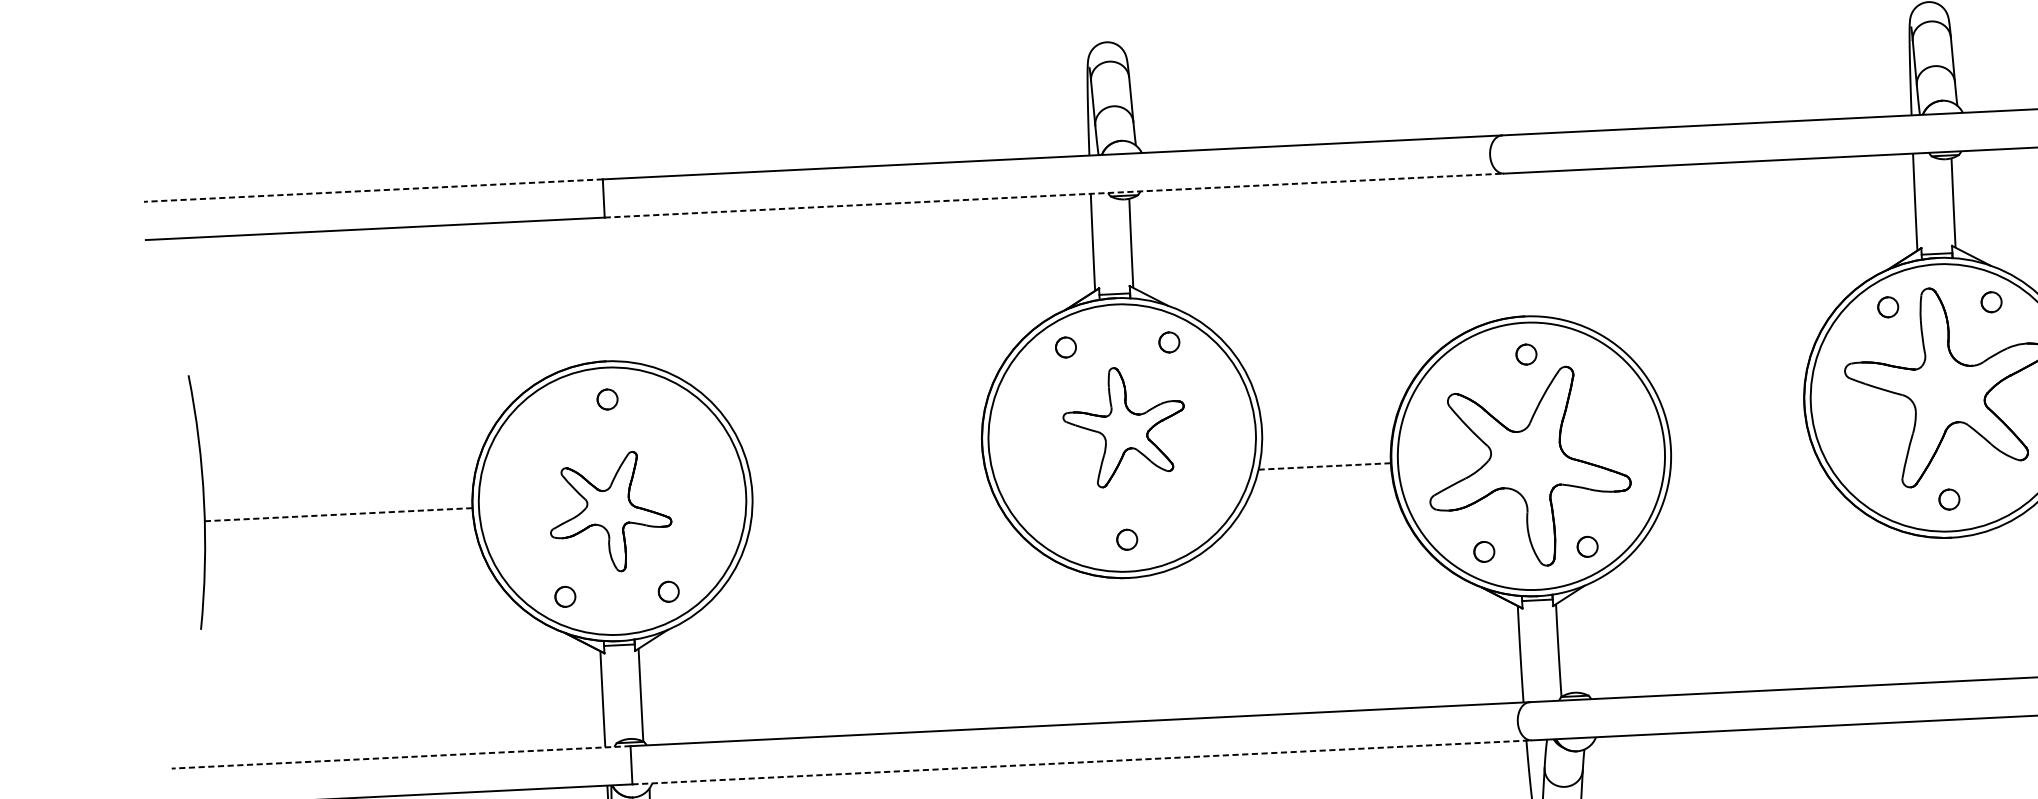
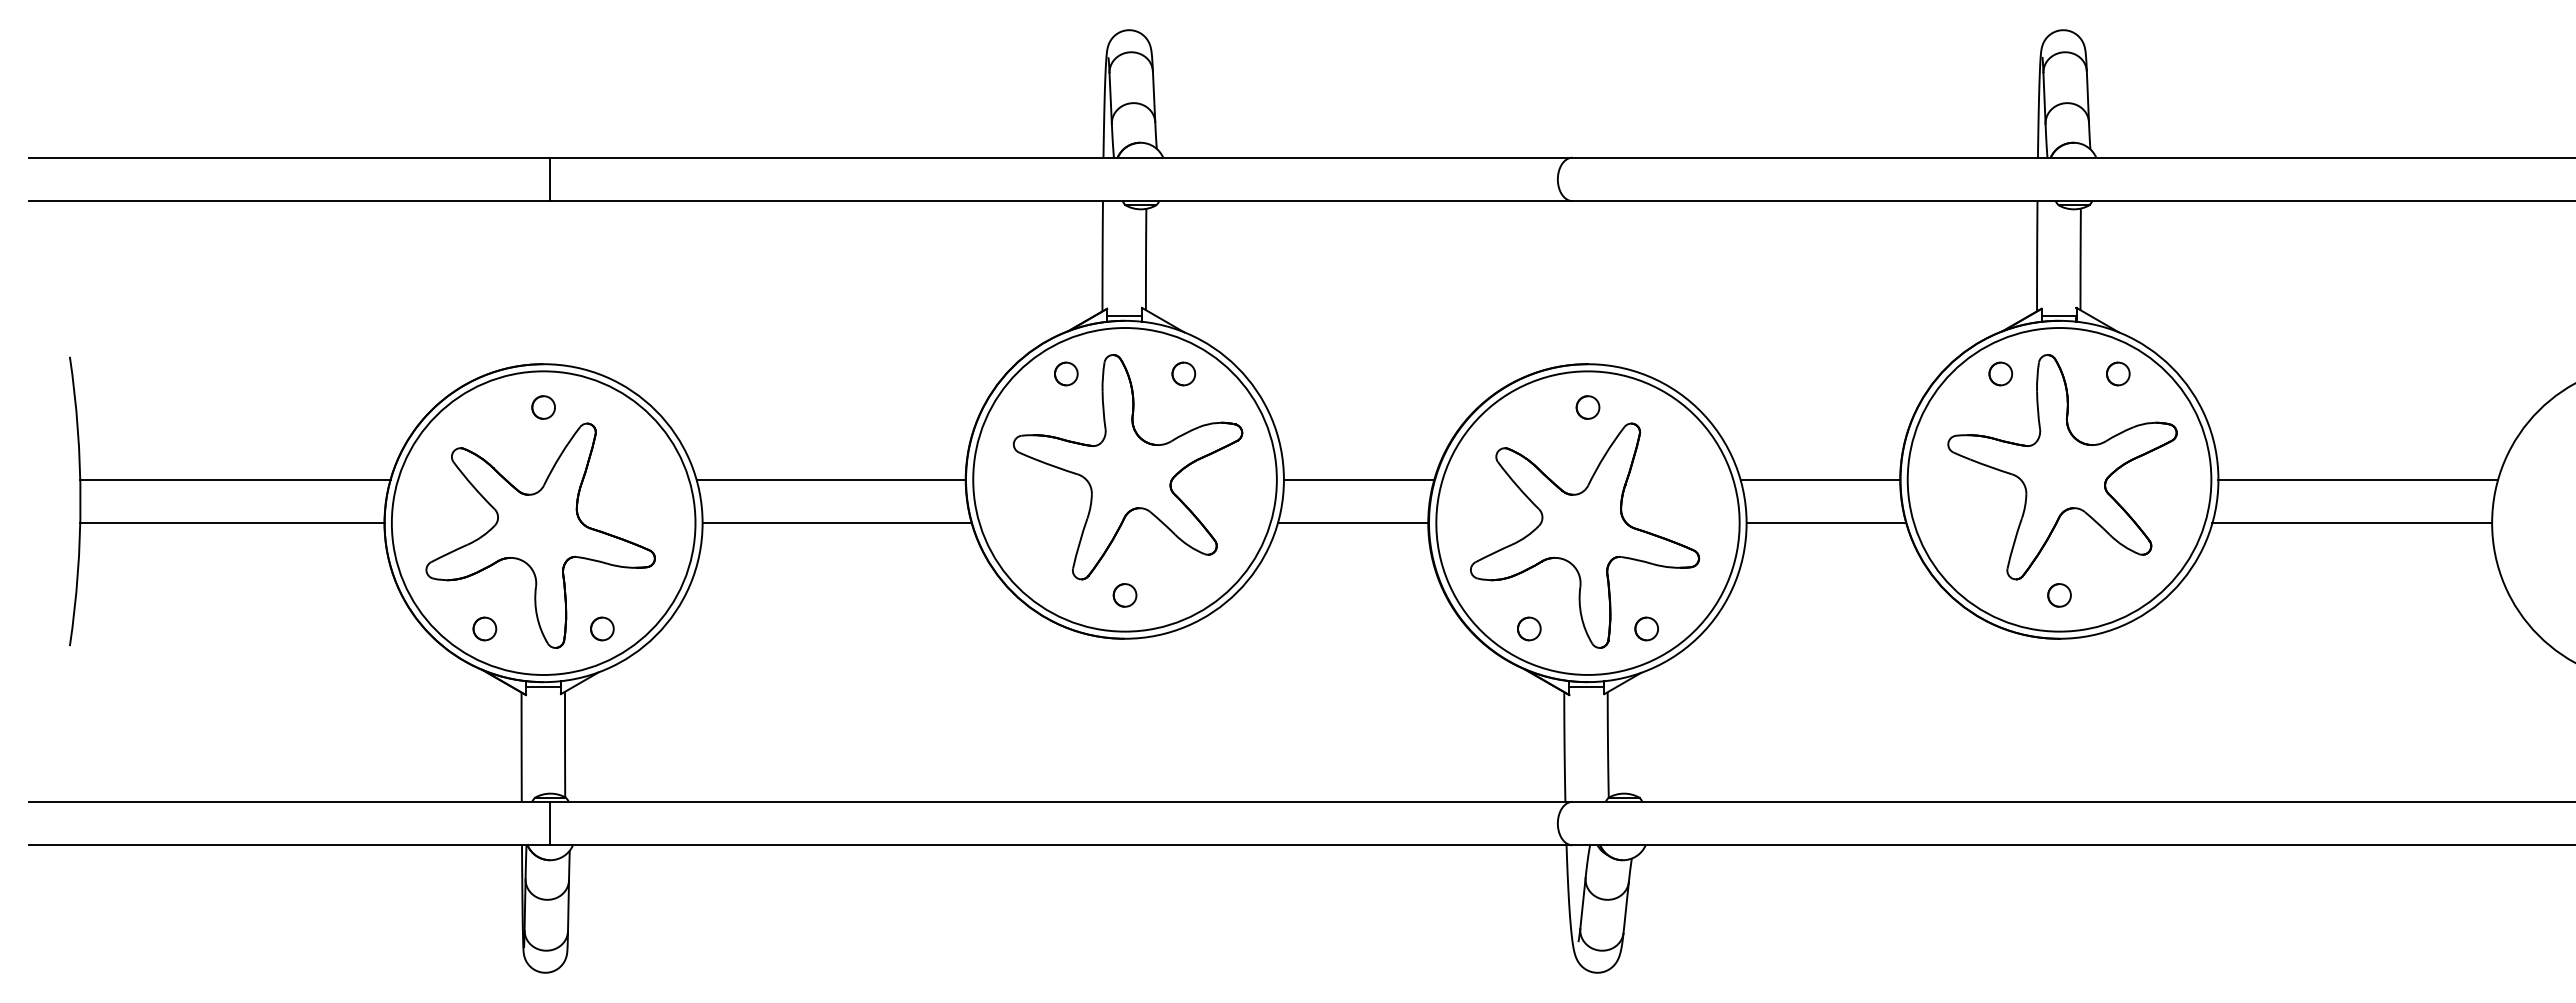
line: (373, 190) -> (289, 157), dashed -> solid
line: (1054, 195) -> (1061, 201), dashed -> solid
line: (1734, 407) -> (1820, 479), added
part: (1123, 427) -> (1127, 467), size x1.67
line: (1327, 427) -> (1358, 479), added
line: (1741, 446) -> (1826, 523), added
line: (863, 450) -> (830, 479), added
line: (1325, 466) -> (1353, 523), dashed -> solid
line: (339, 476) -> (235, 479), added
line: (870, 488) -> (836, 523), added
part: (610, 512) -> (540, 535), size x1.67
line: (338, 514) -> (232, 523), dashed -> solid
line: (400, 757) -> (289, 801), dashed -> solid
line: (1082, 762) -> (1061, 845), dashed -> solid

